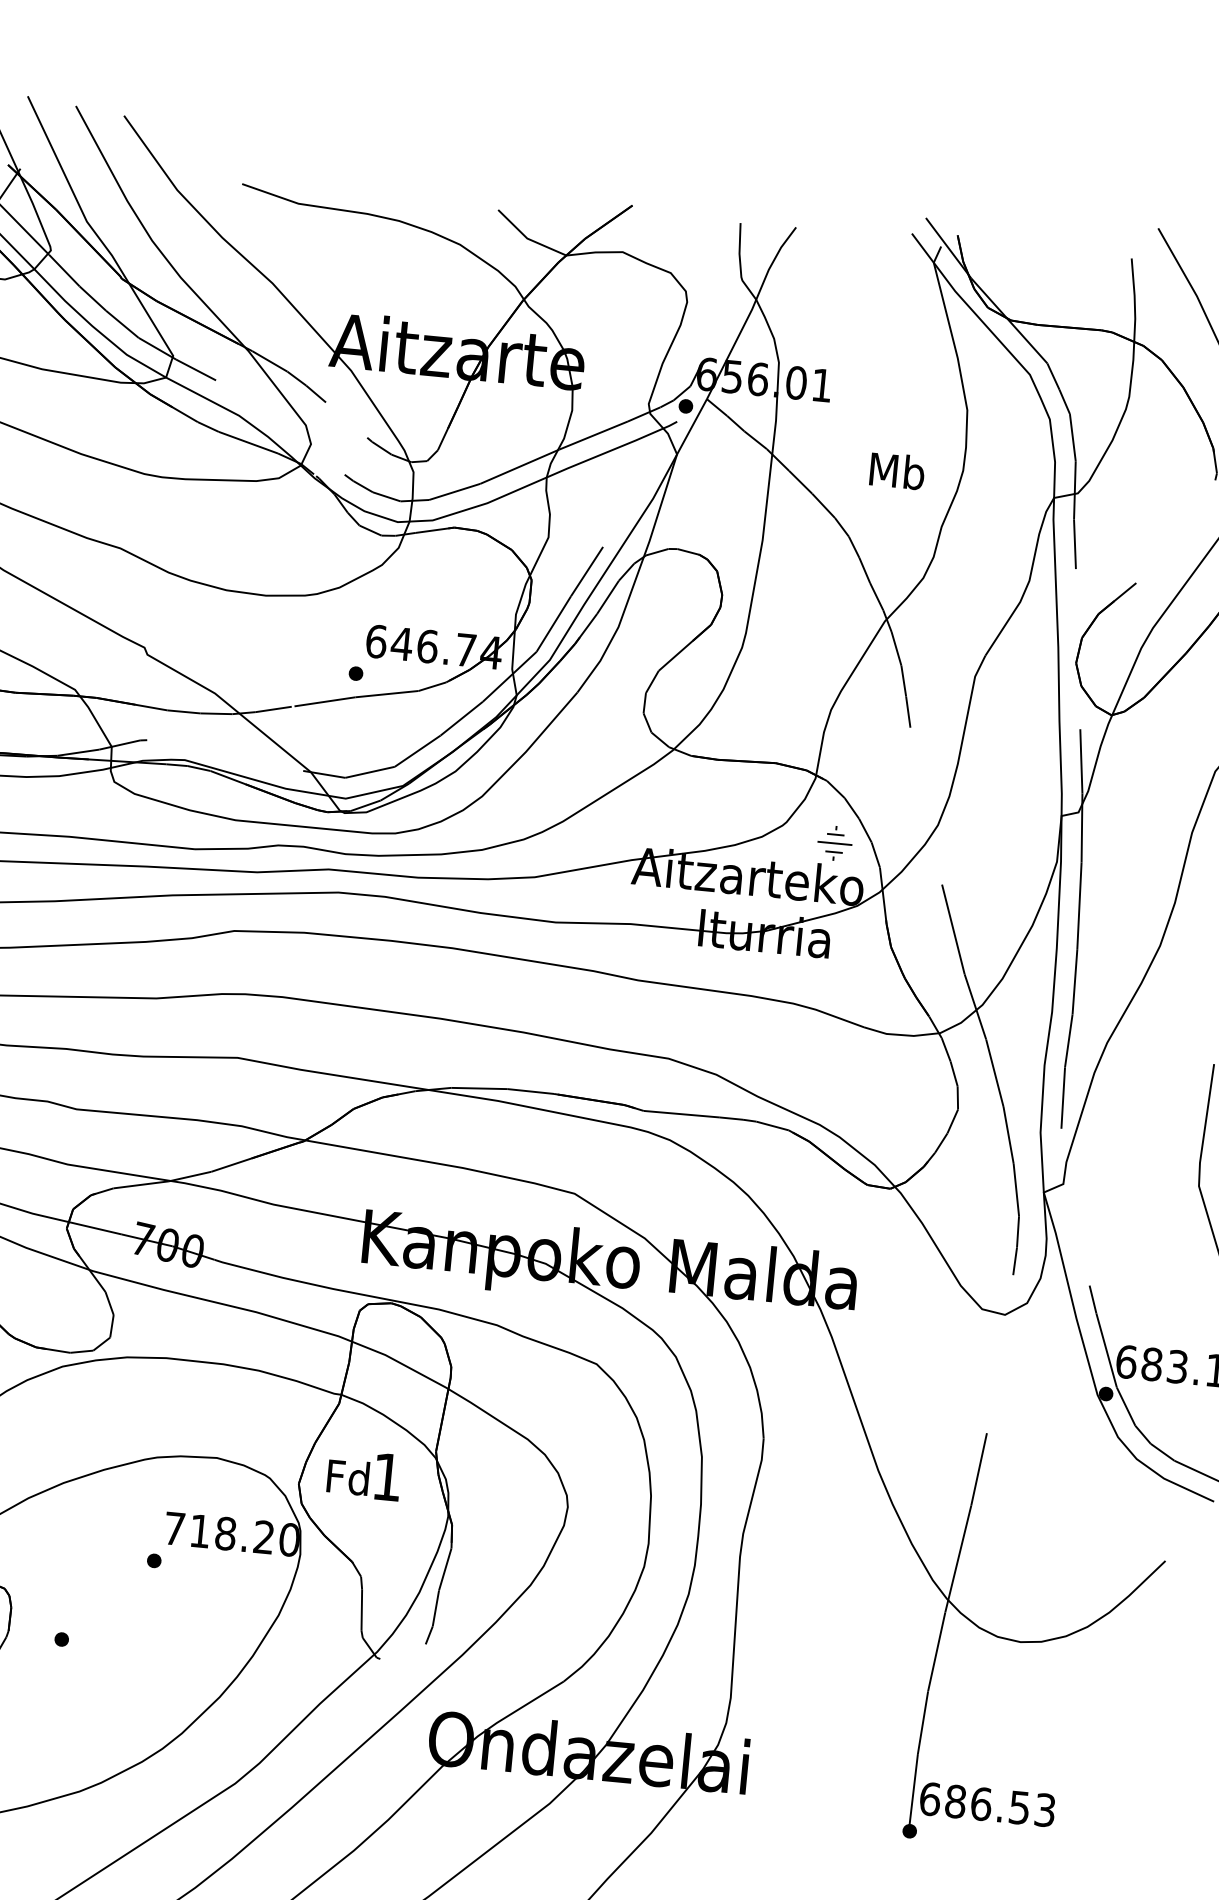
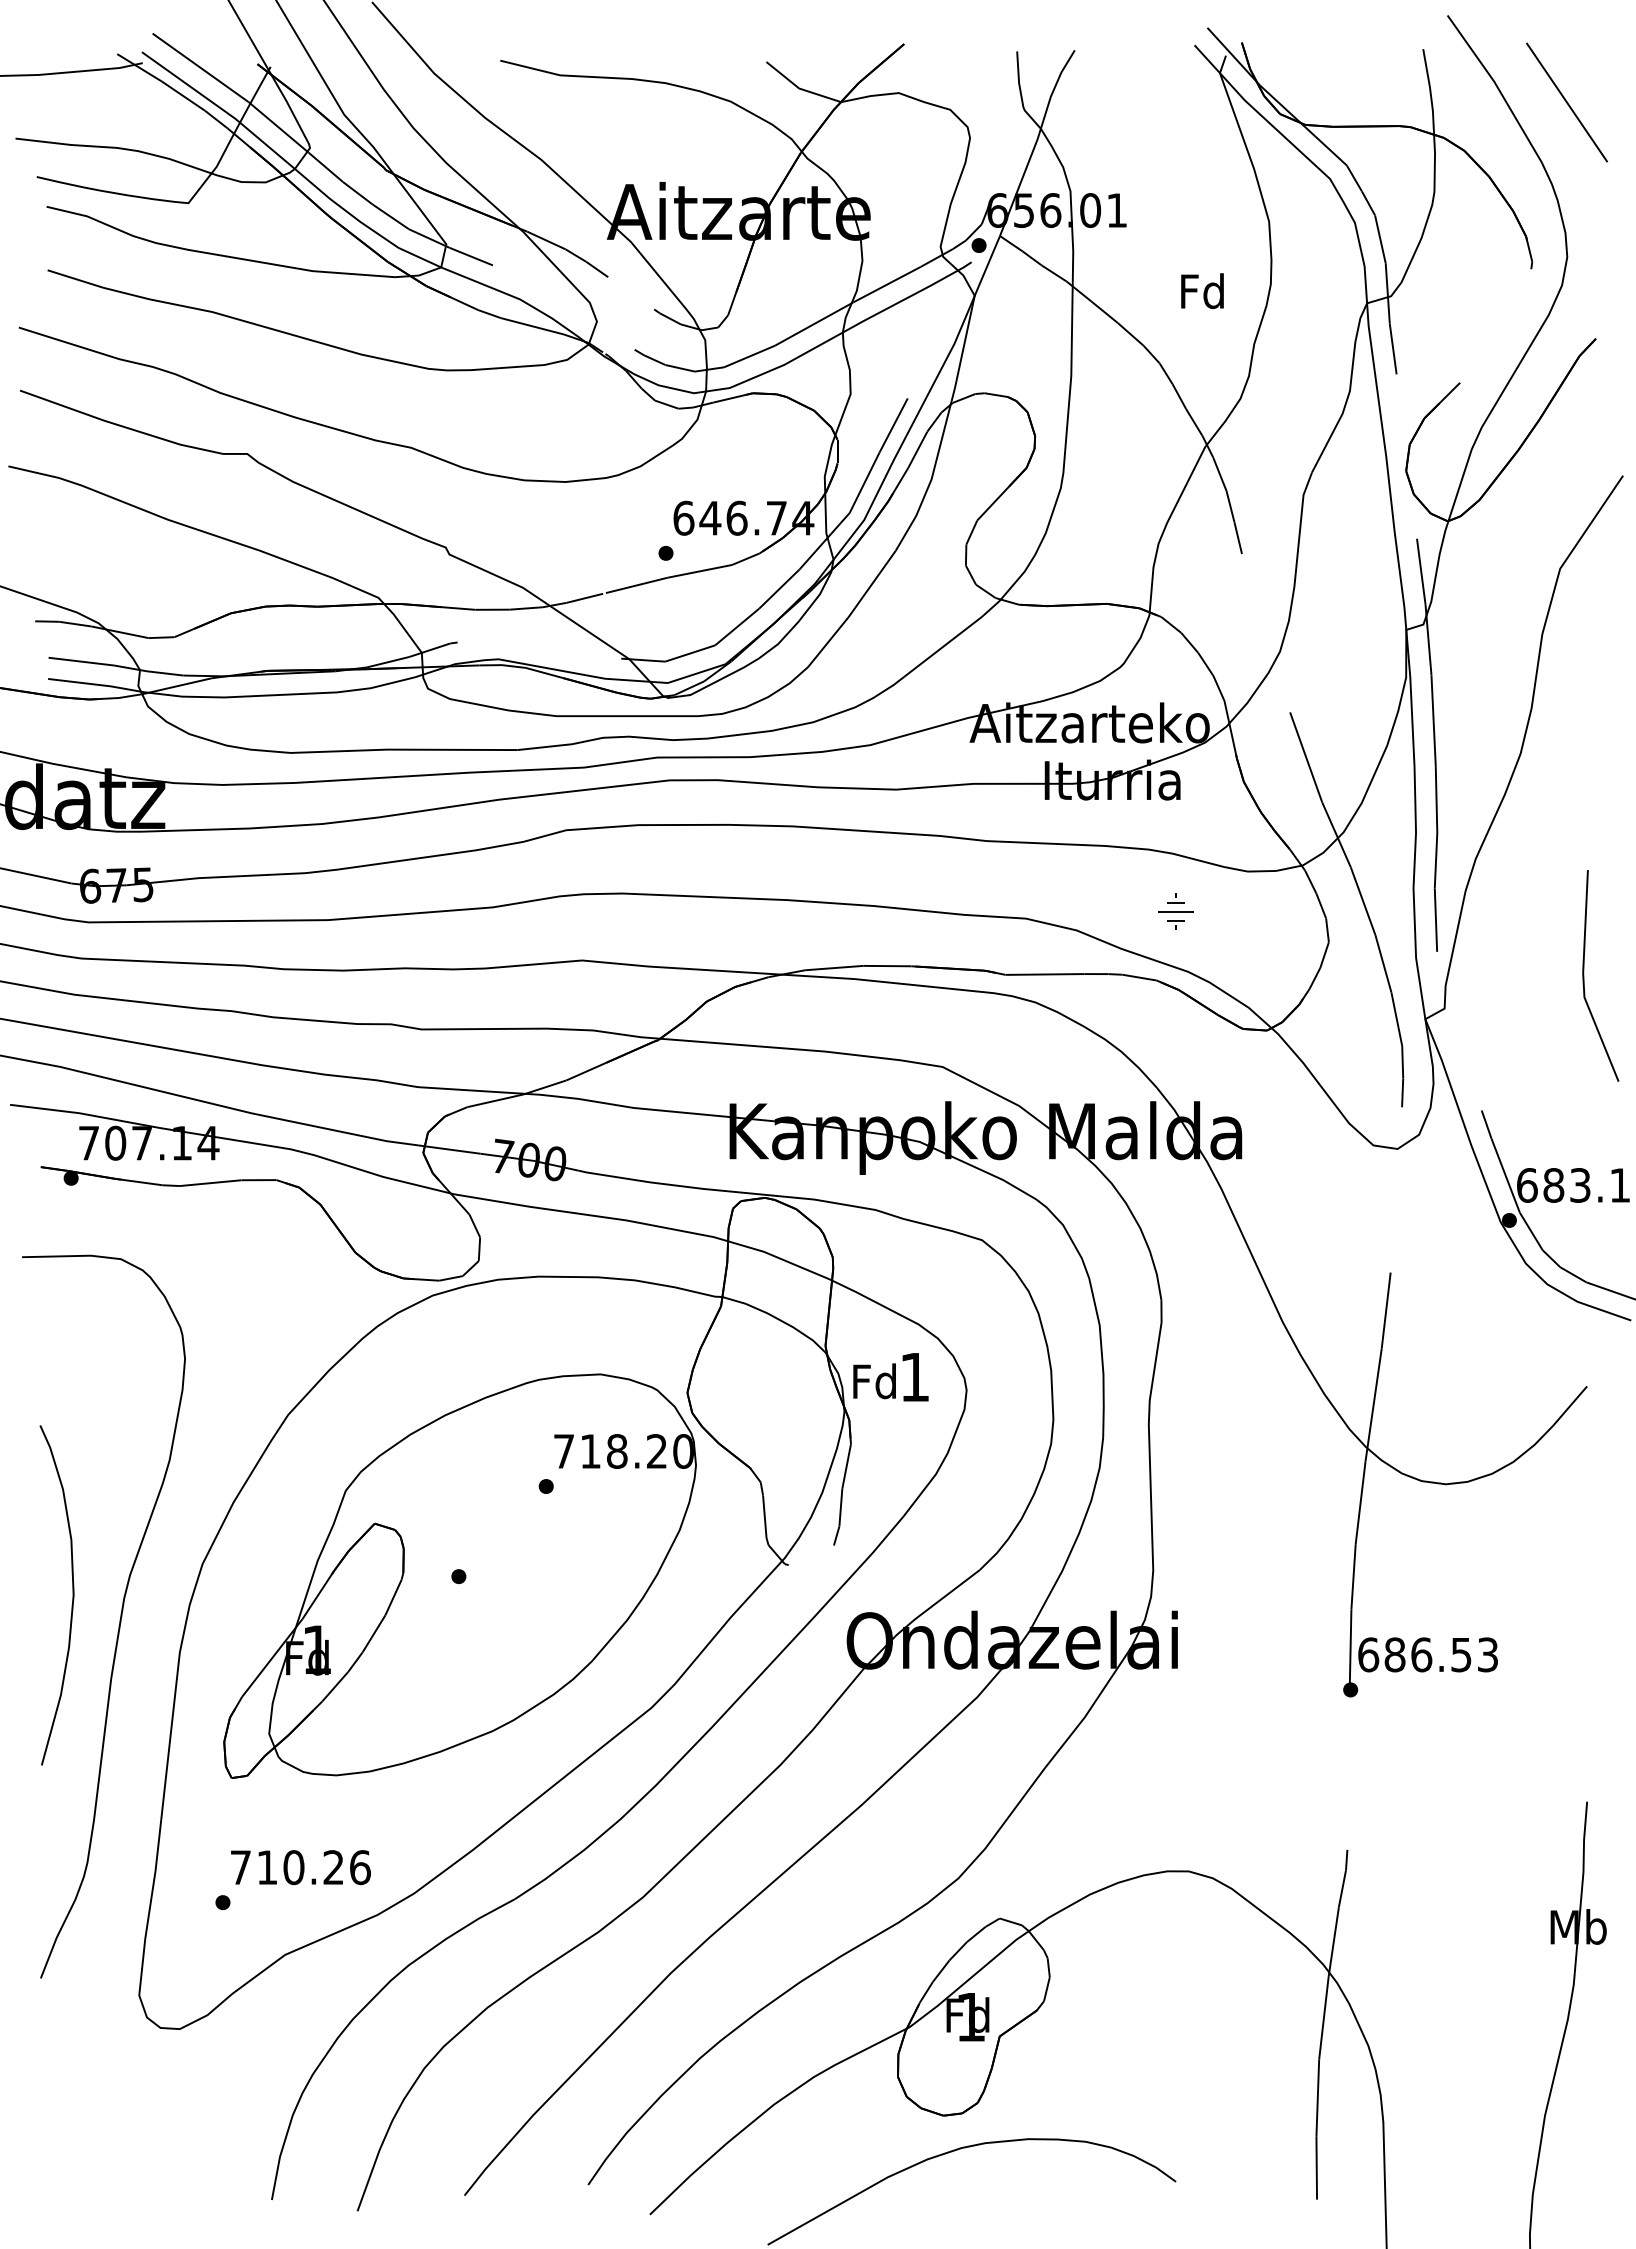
text: (897, 471) -> (1203, 291), Mb -> Fd
part: (834, 843) -> (1175, 911), moved
text: (363, 1475) -> (890, 1377), moved

